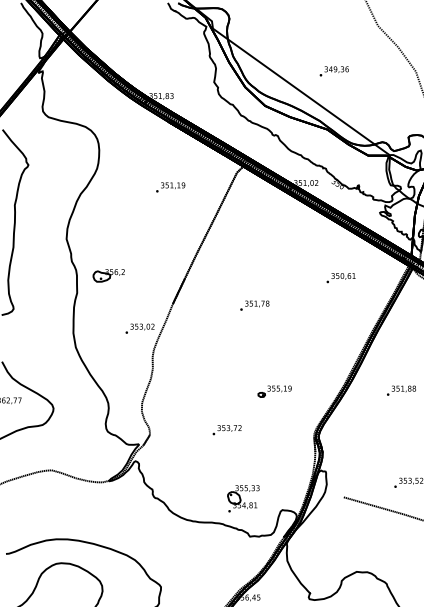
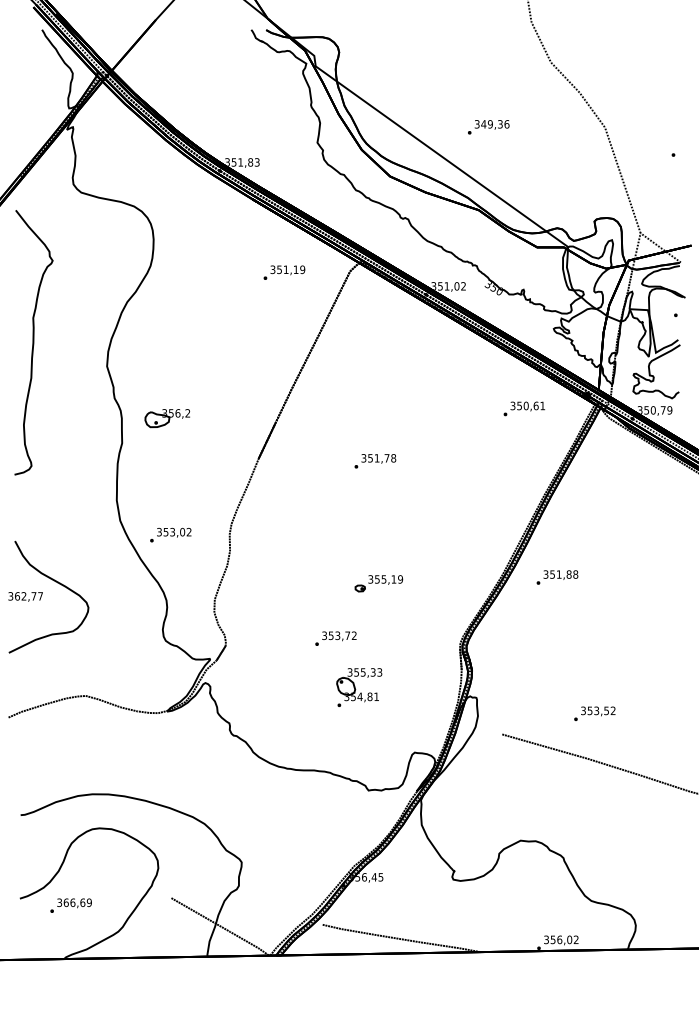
text: (170, 187) -> (284, 272), moved
text: (340, 277) -> (523, 408), moved
text: (139, 328) -> (170, 534), moved
text: (401, 390) -> (557, 577), moved
part: (274, 391) -> (378, 583), moved
part: (243, 498) -> (359, 687), moved

